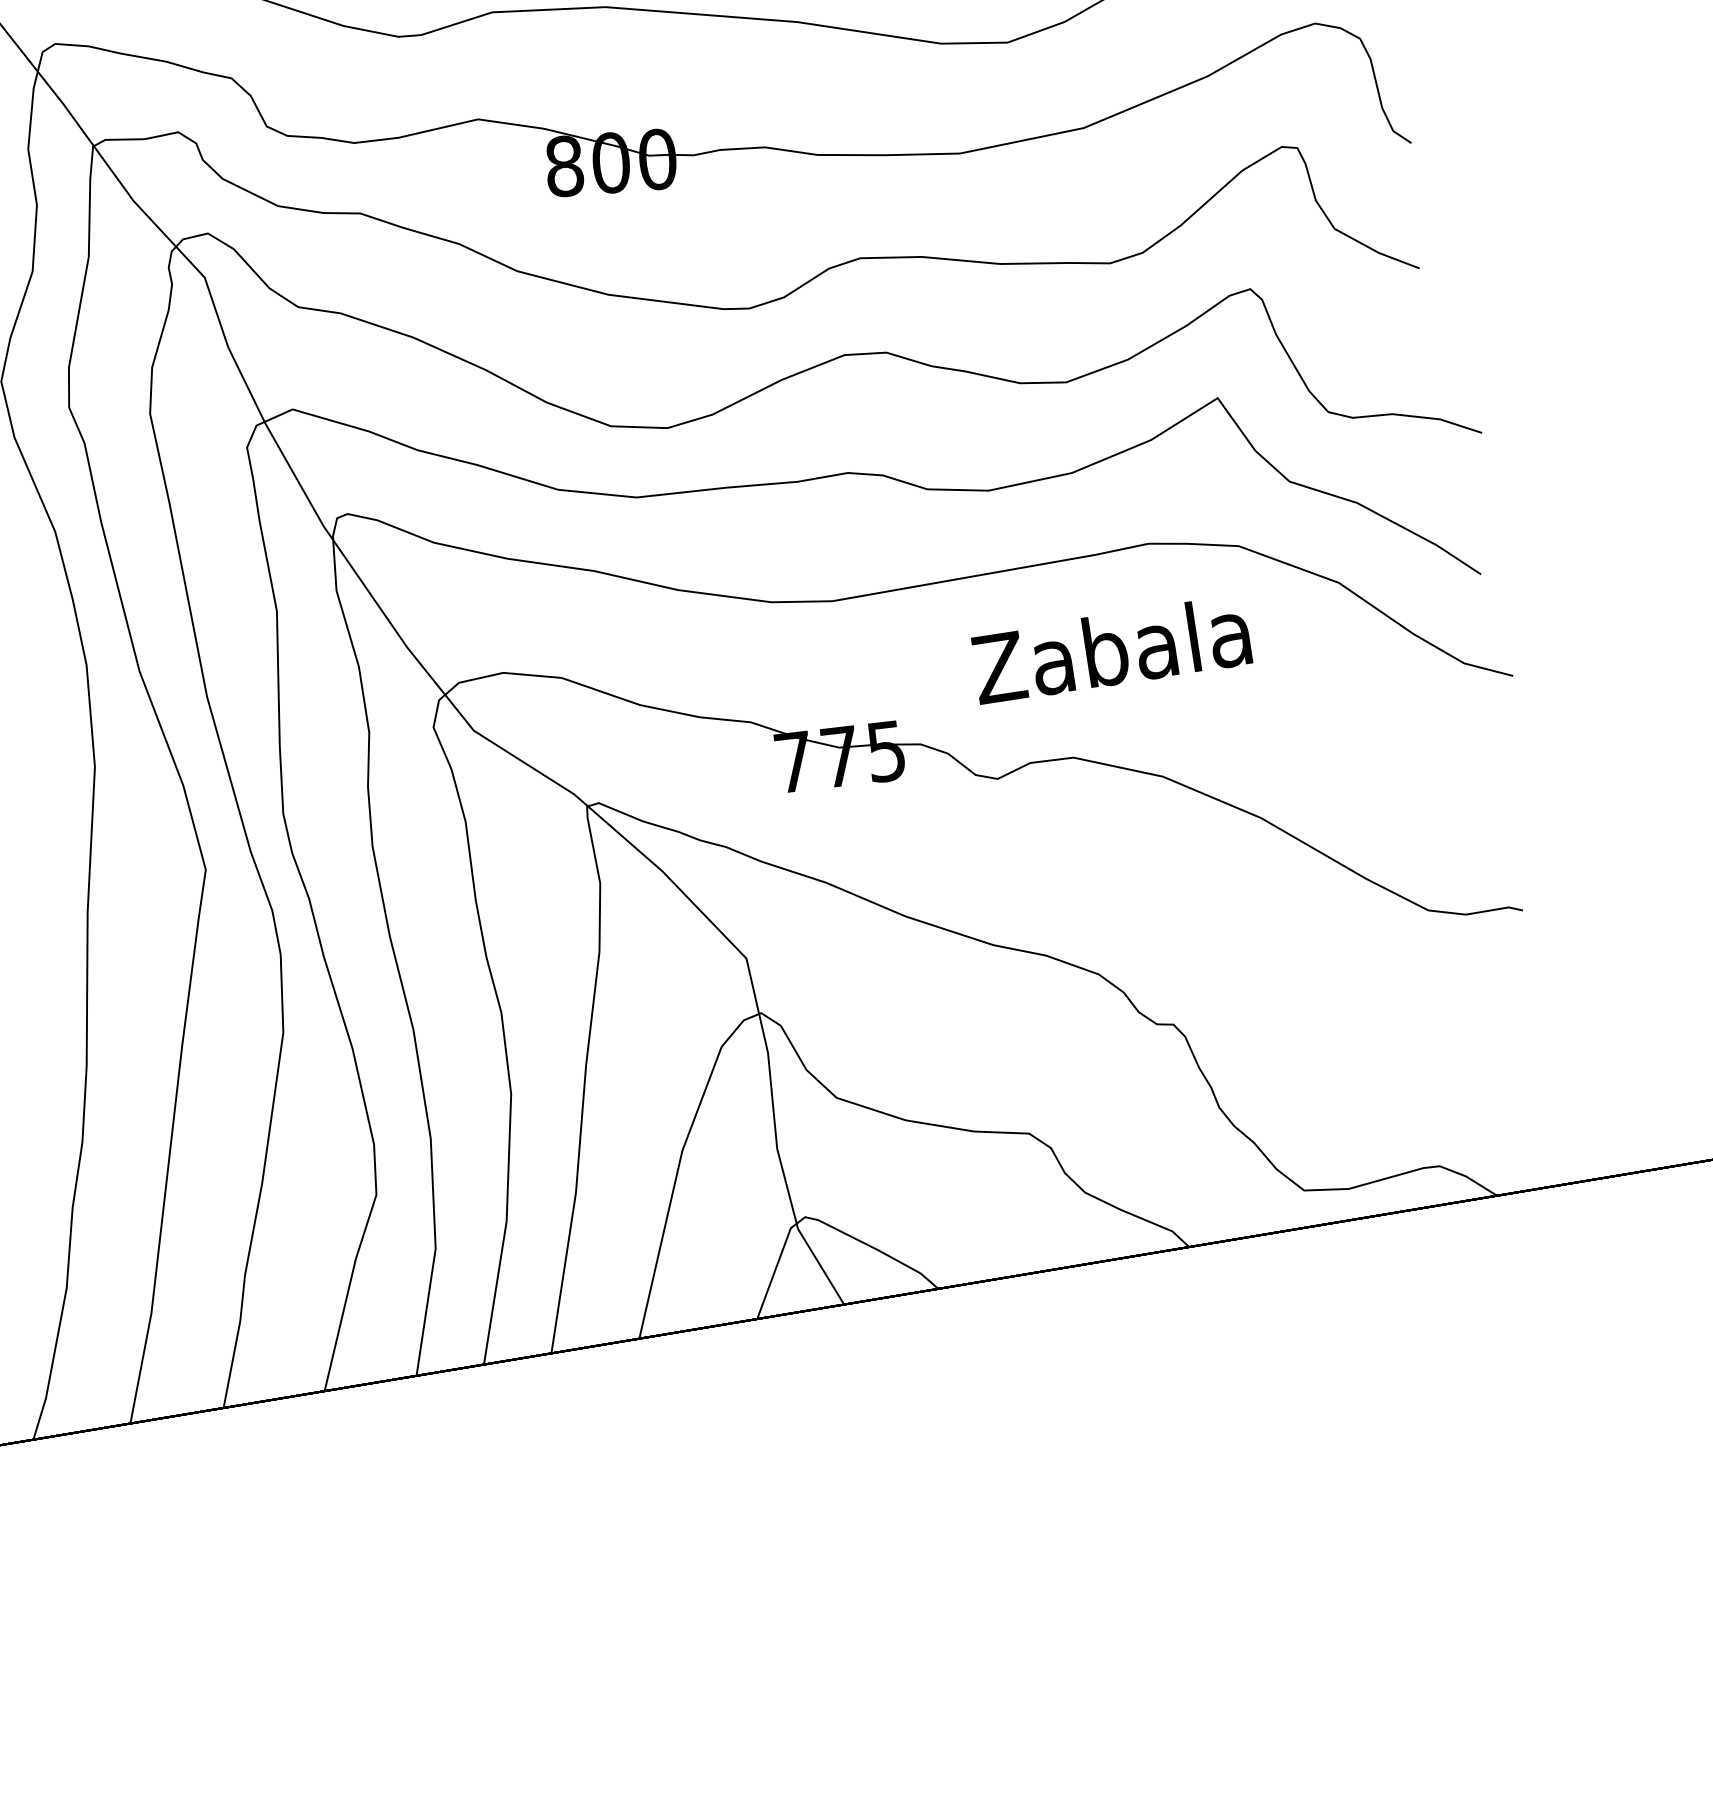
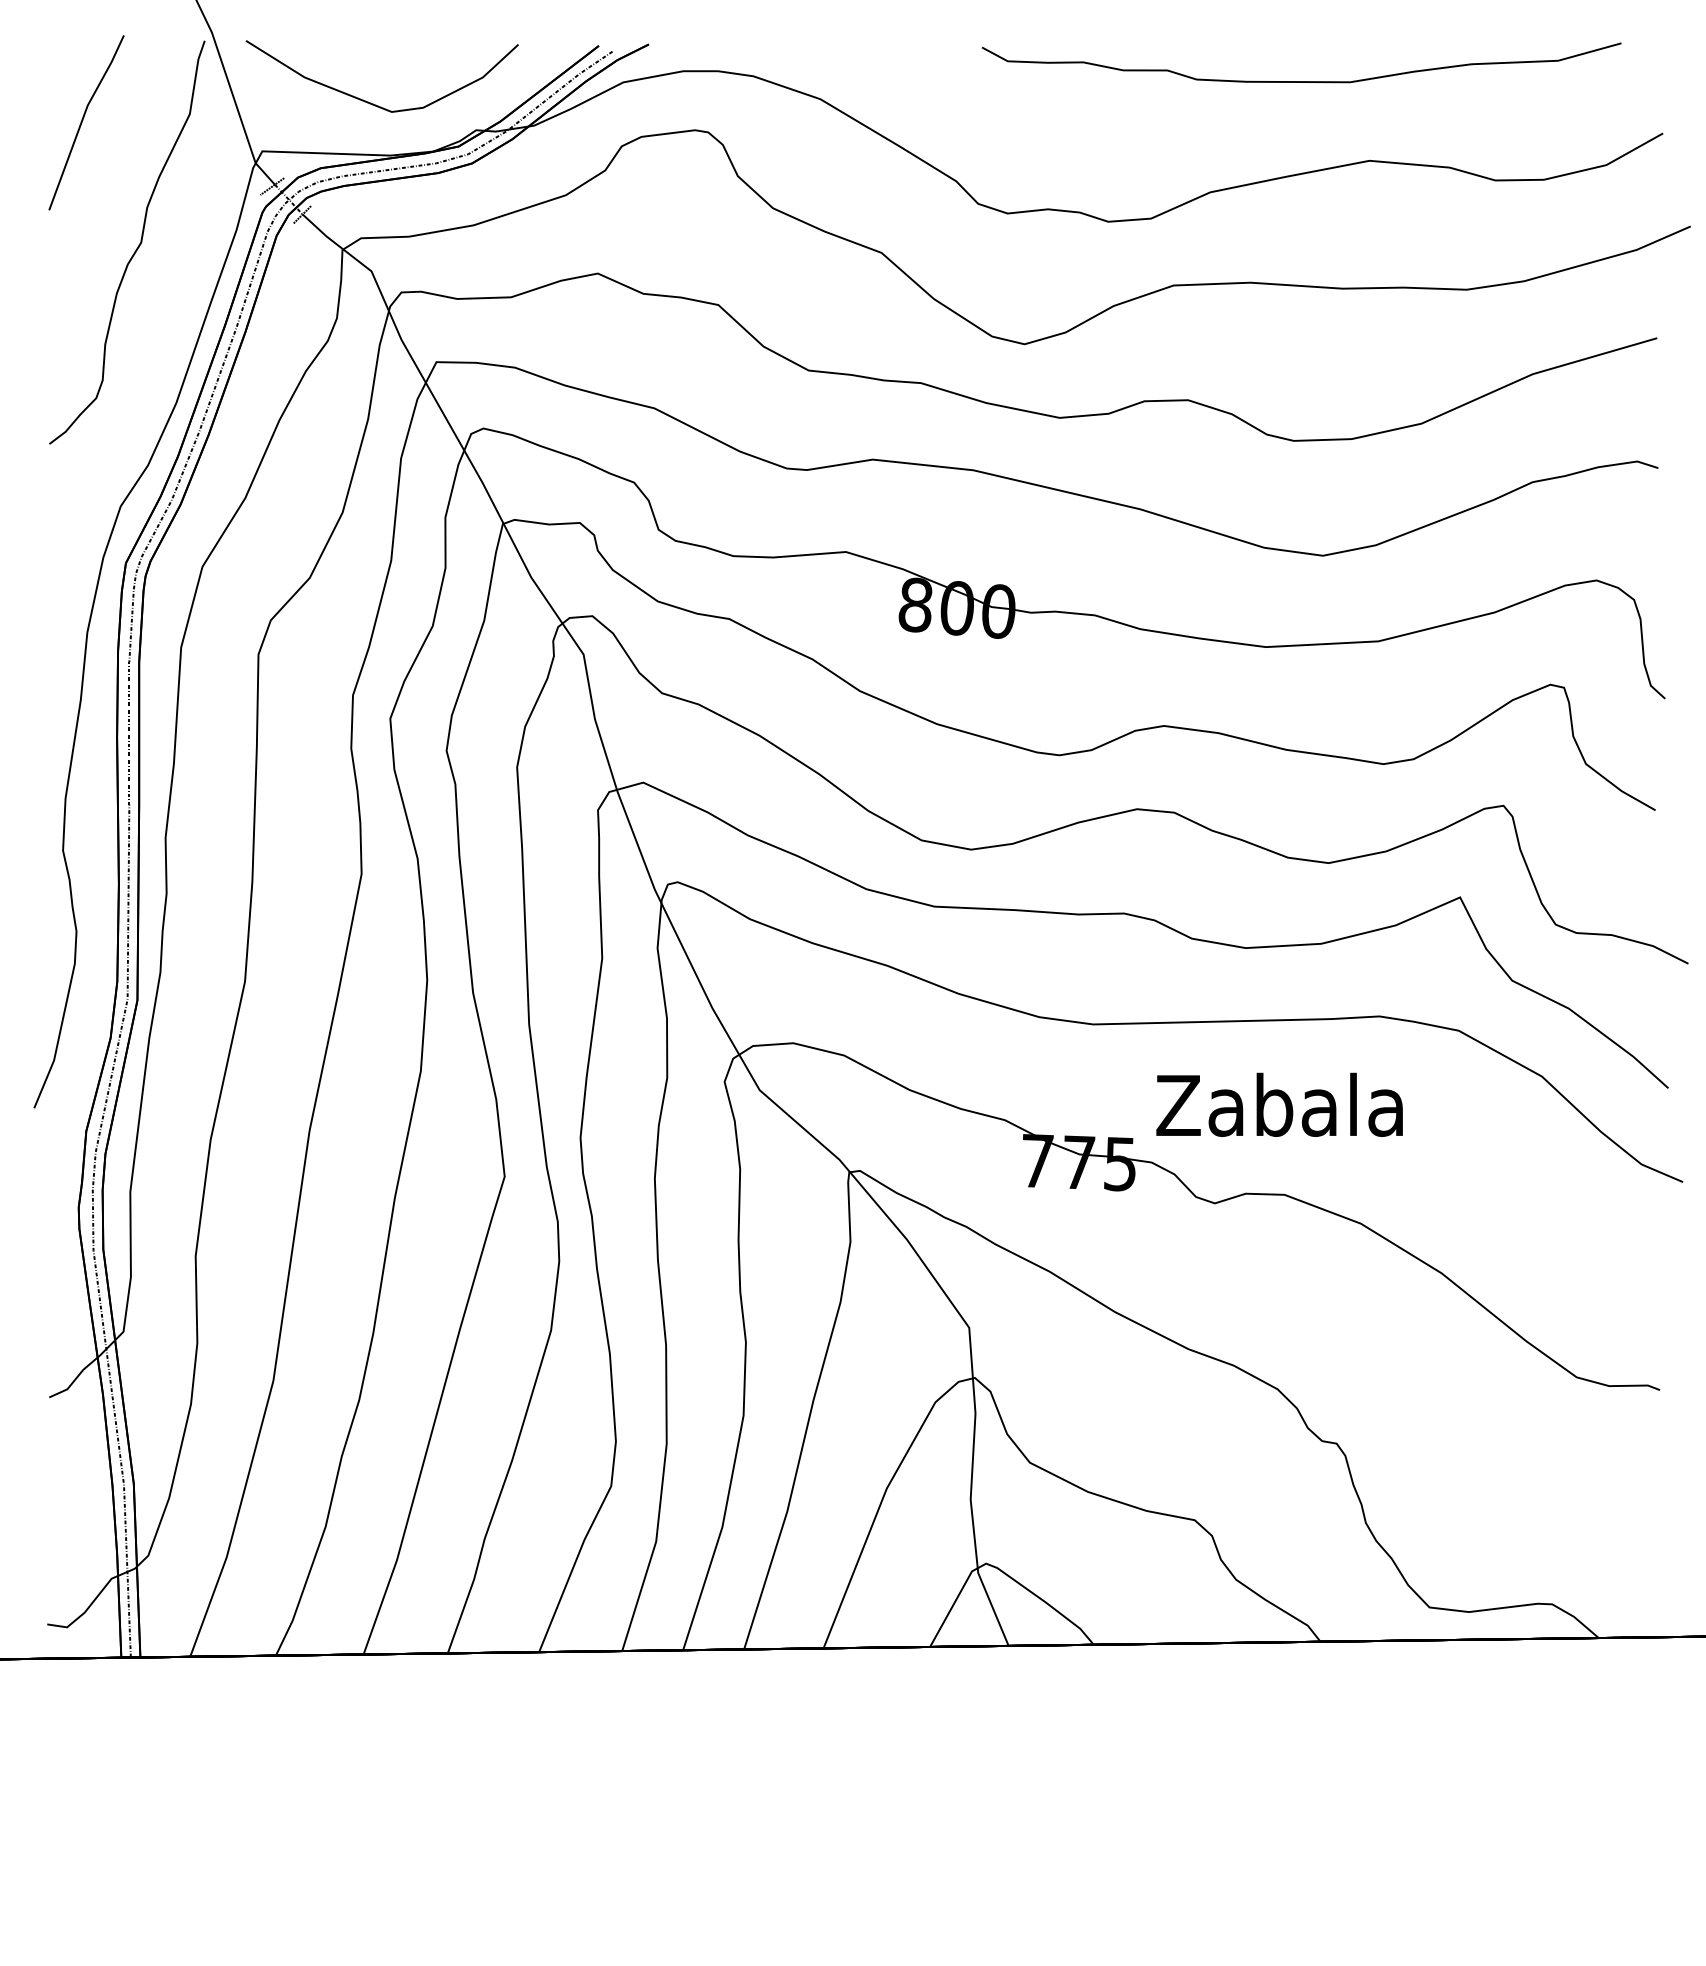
text: (1111, 649) -> (1279, 1104), moved

